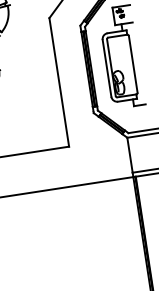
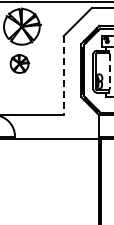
line: (133, 65) -> (109, 72), solid -> dashed
line: (59, 83) -> (63, 76), solid -> dashed

